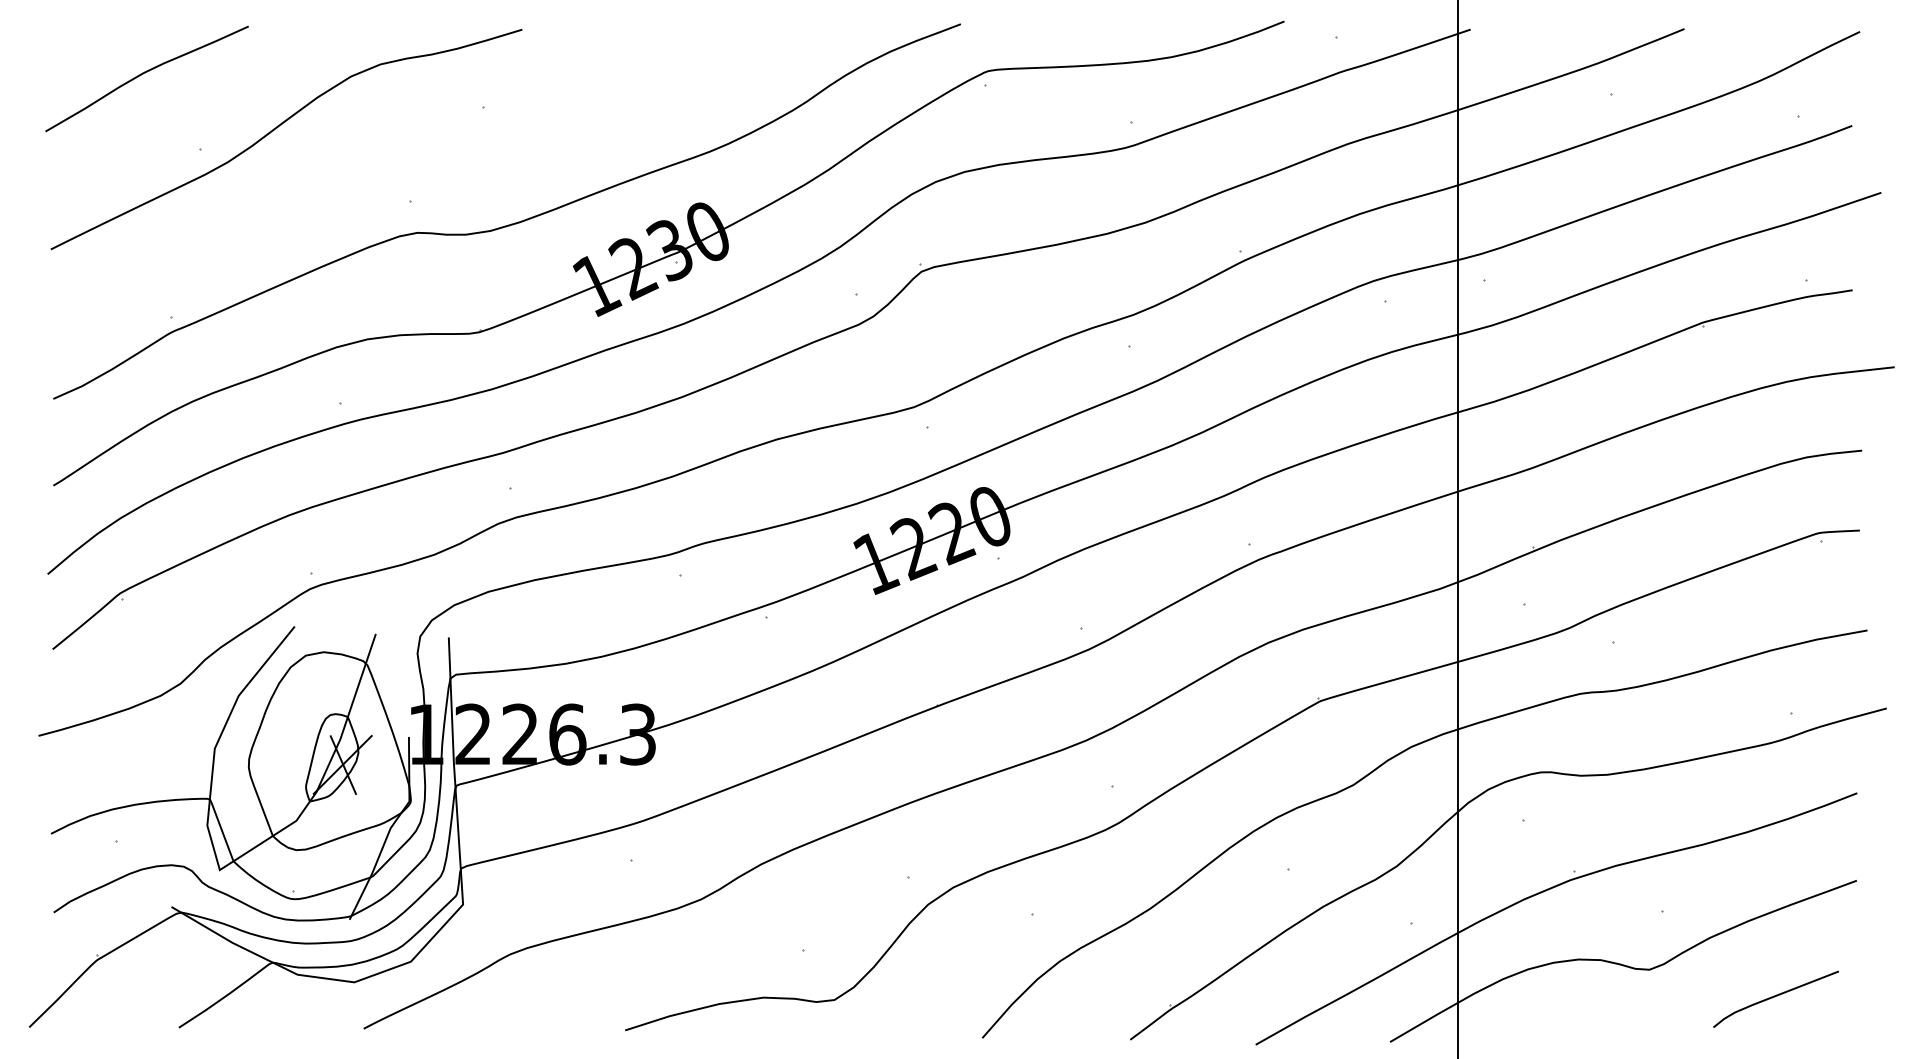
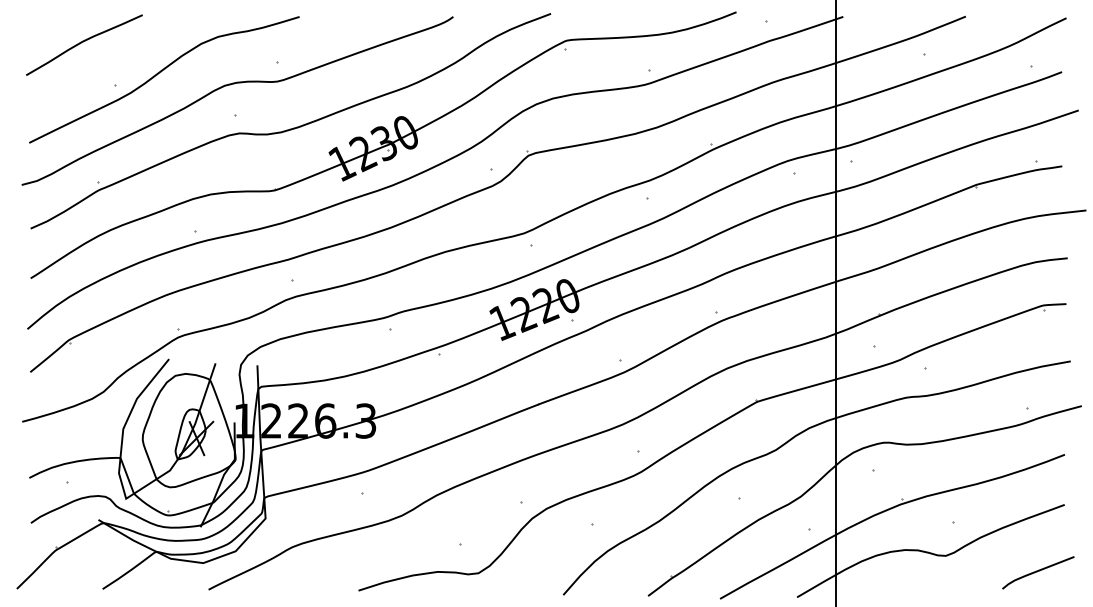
curve: (408, 147) -> (234, 84), added
line: (1776, 996) -> (1038, 571), moved

